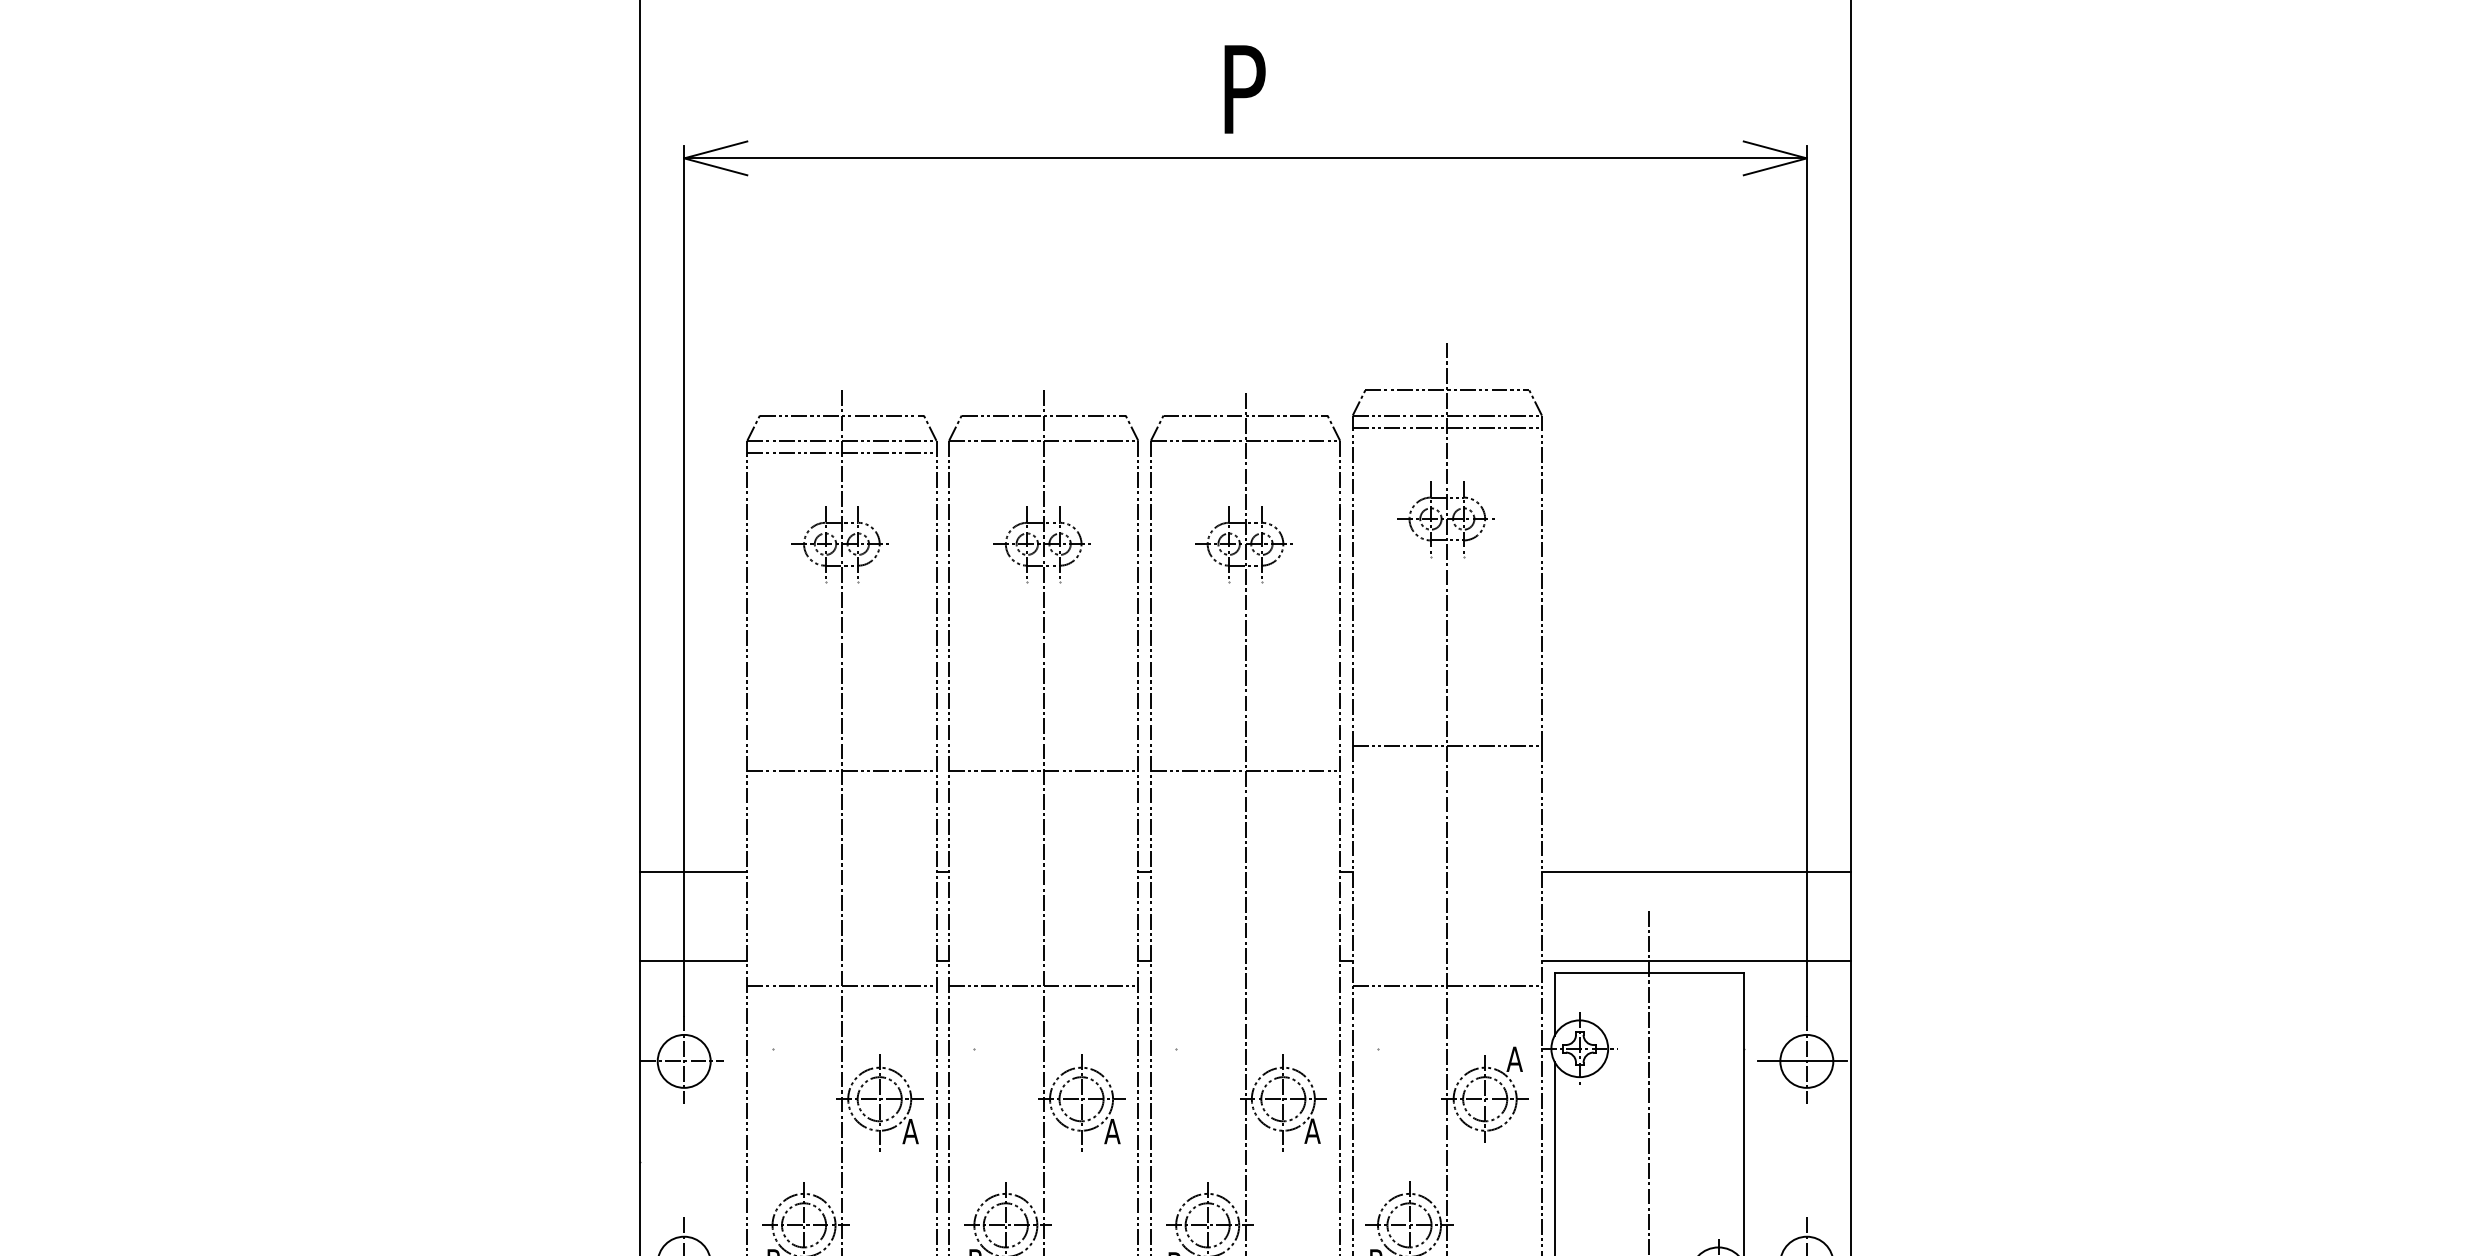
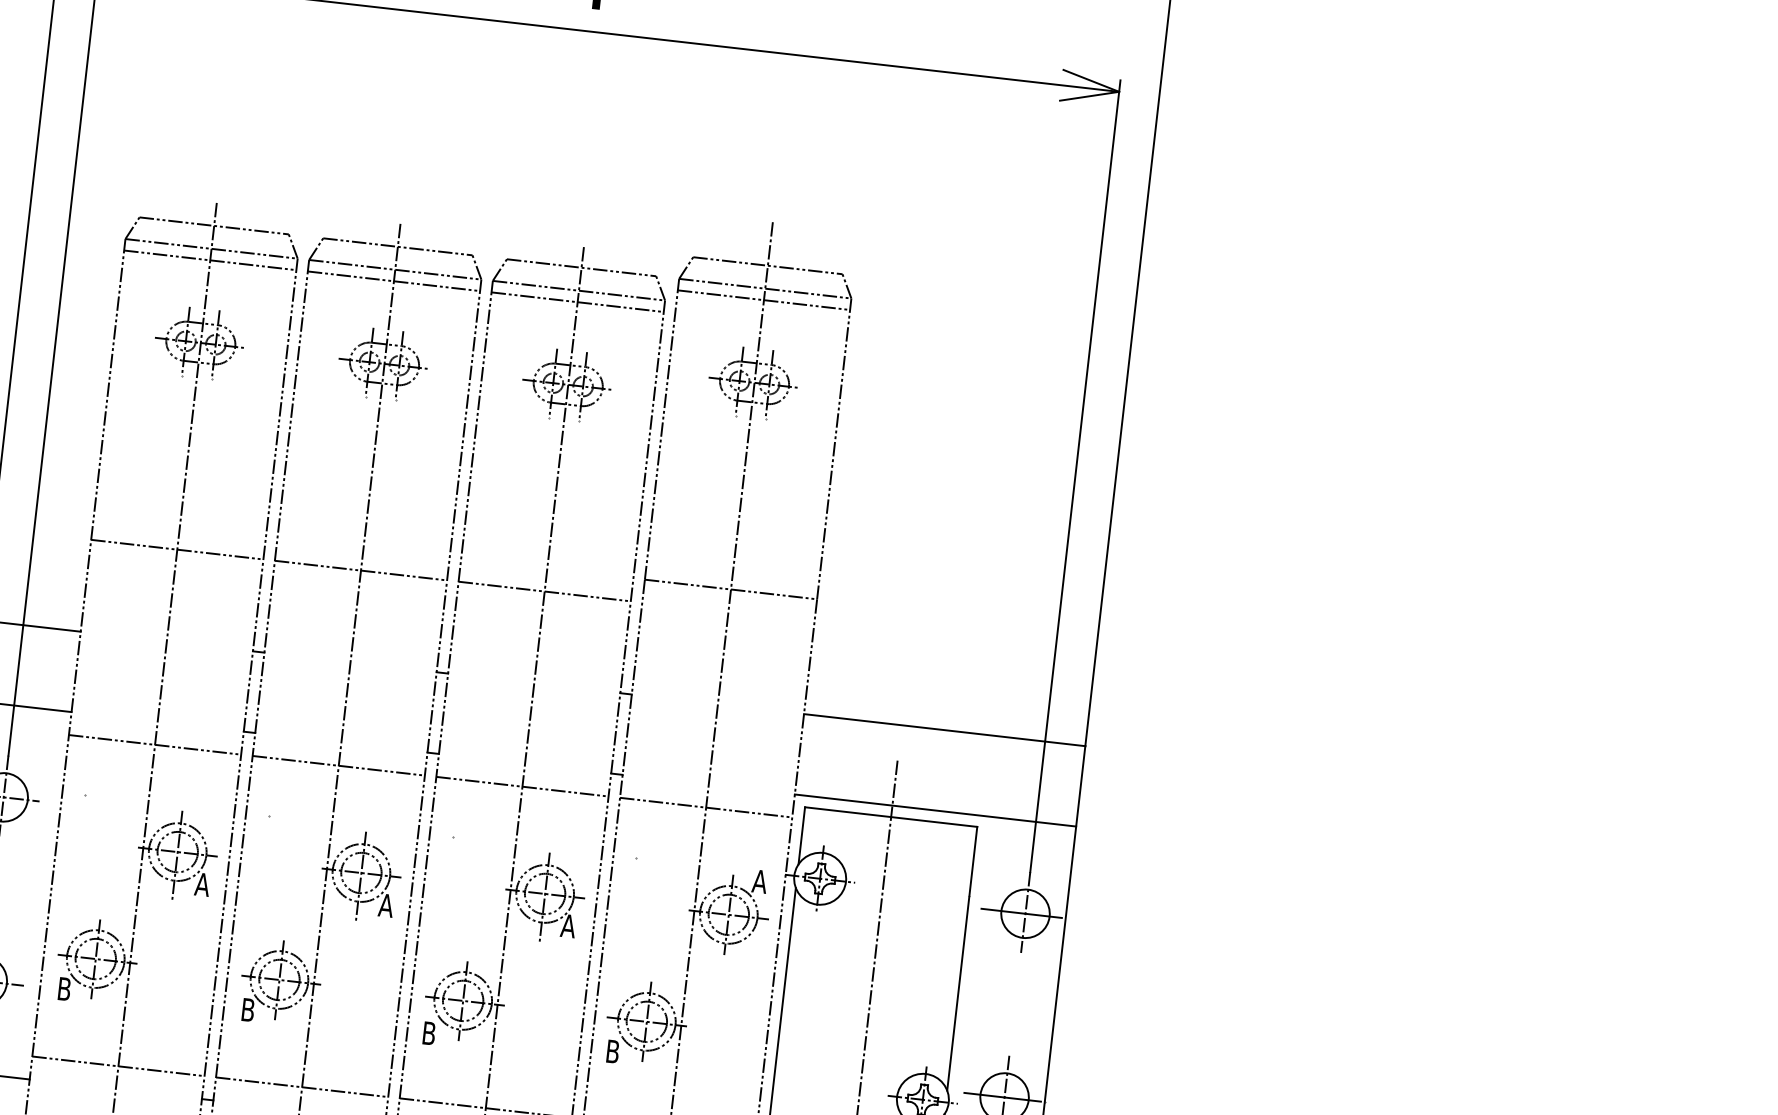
line: (1043, 453) -> (393, 281), added
line: (1245, 453) -> (577, 302), added
line: (1245, 985) -> (522, 786), added

